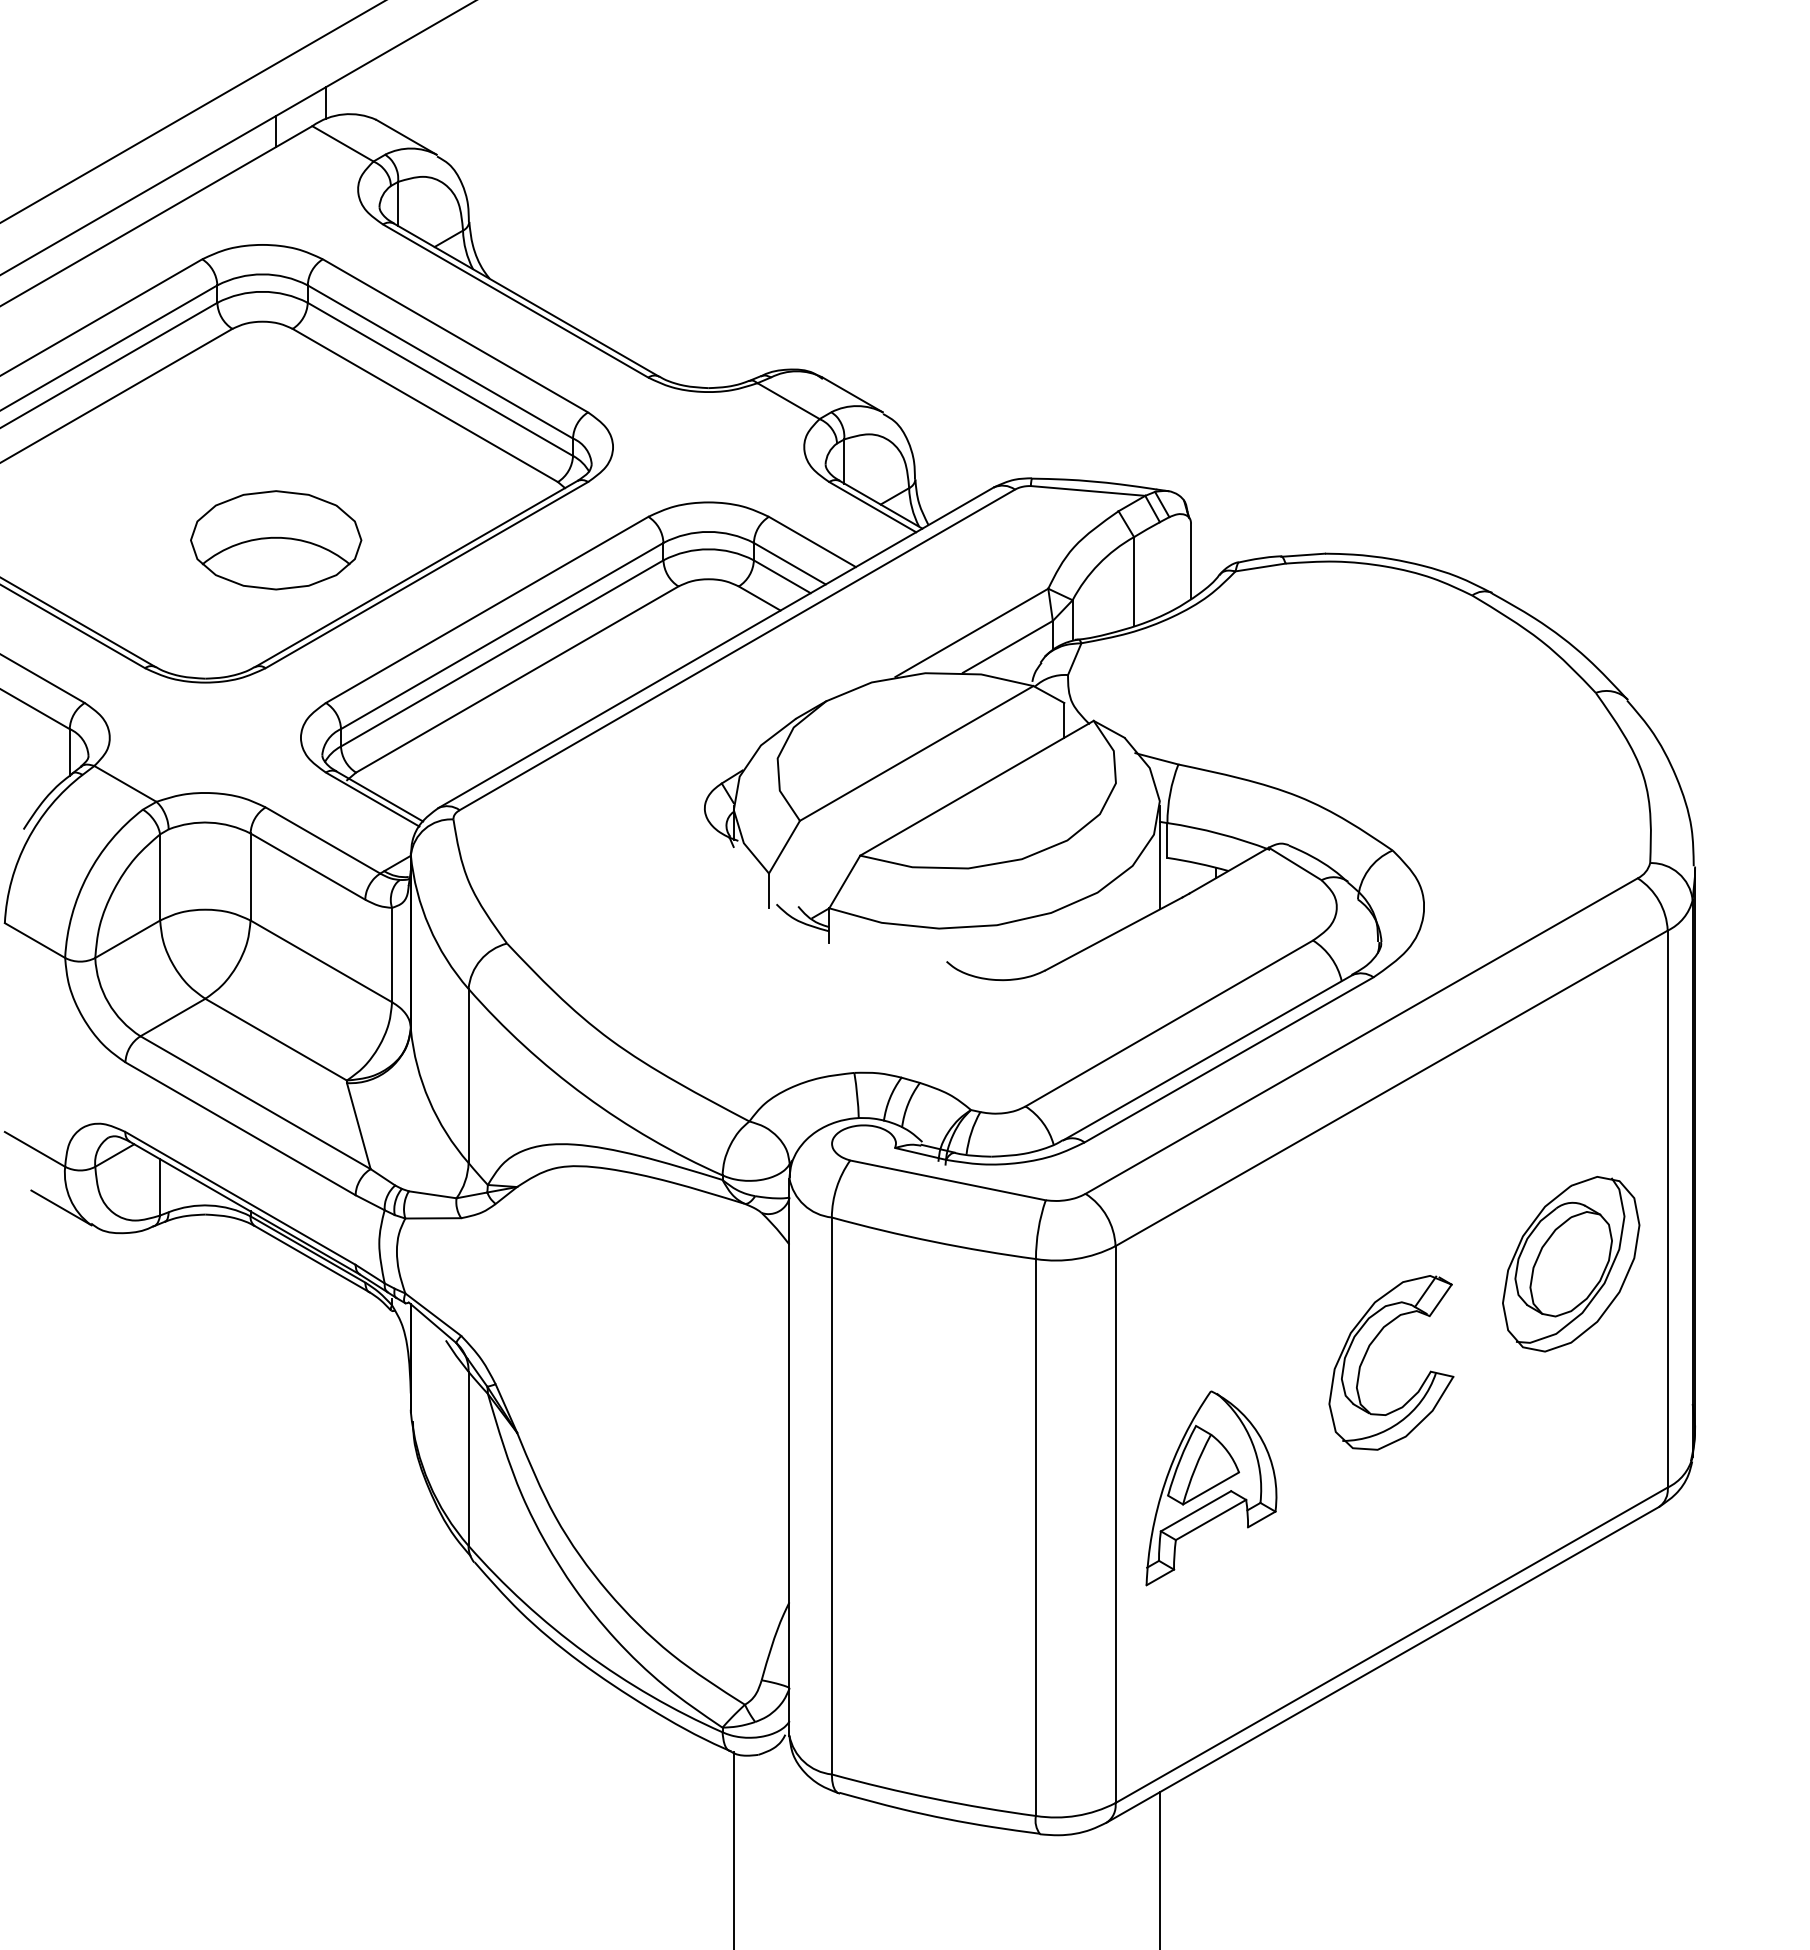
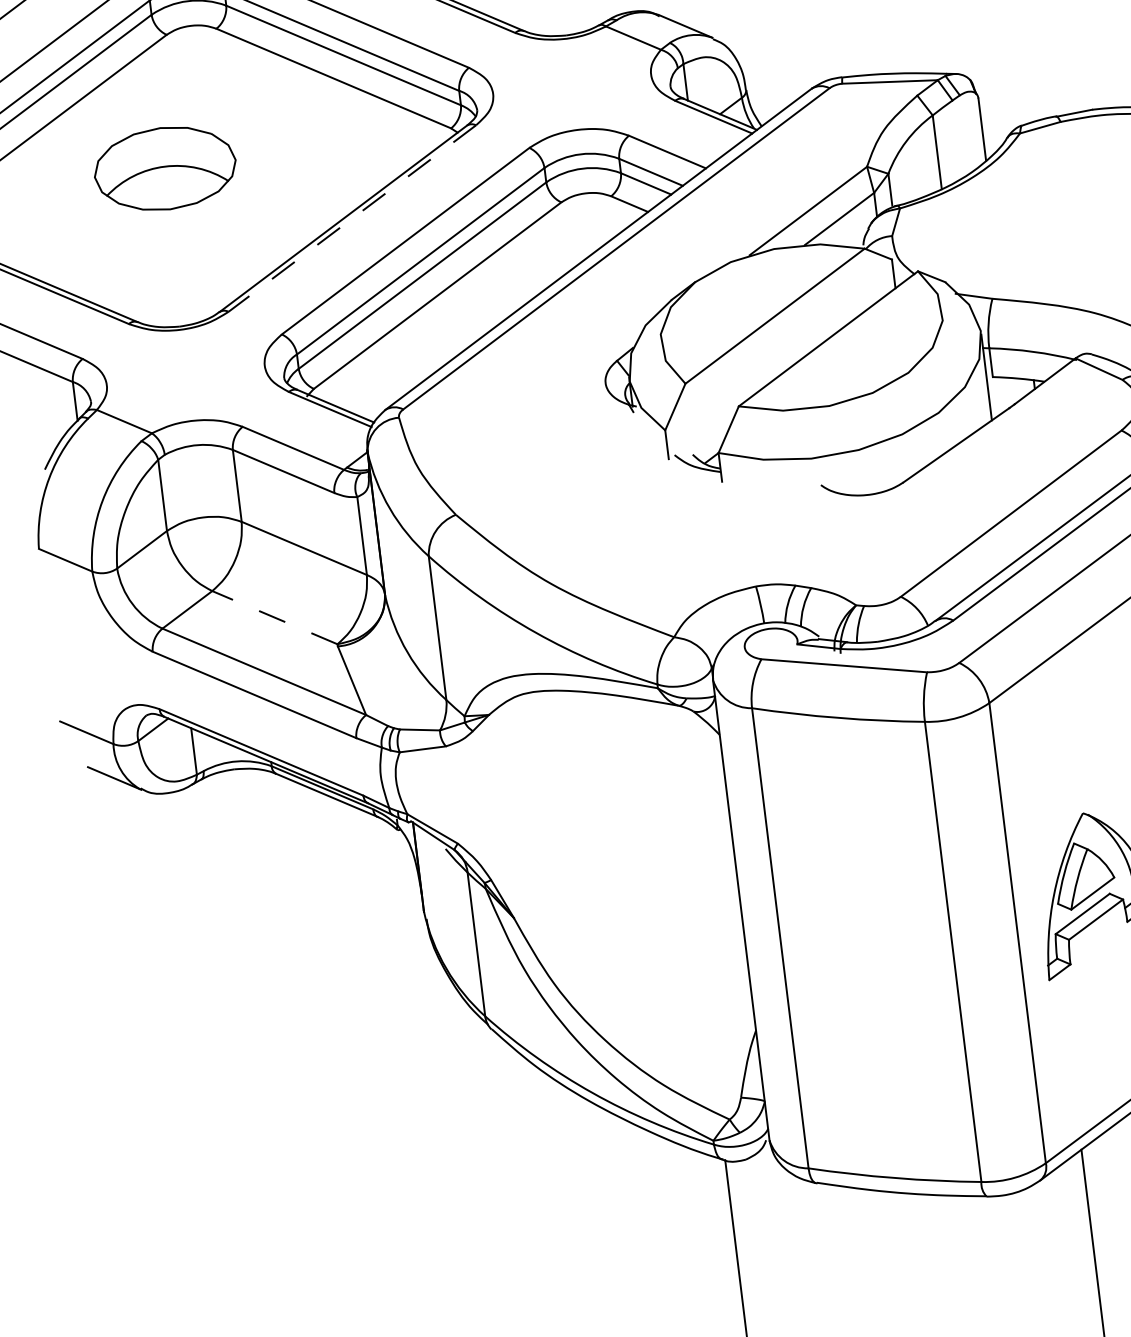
part: (276, 540) -> (165, 168), moved
line: (426, 575) -> (352, 218), solid -> dashed
line: (276, 1039) -> (275, 617), solid -> dashed

